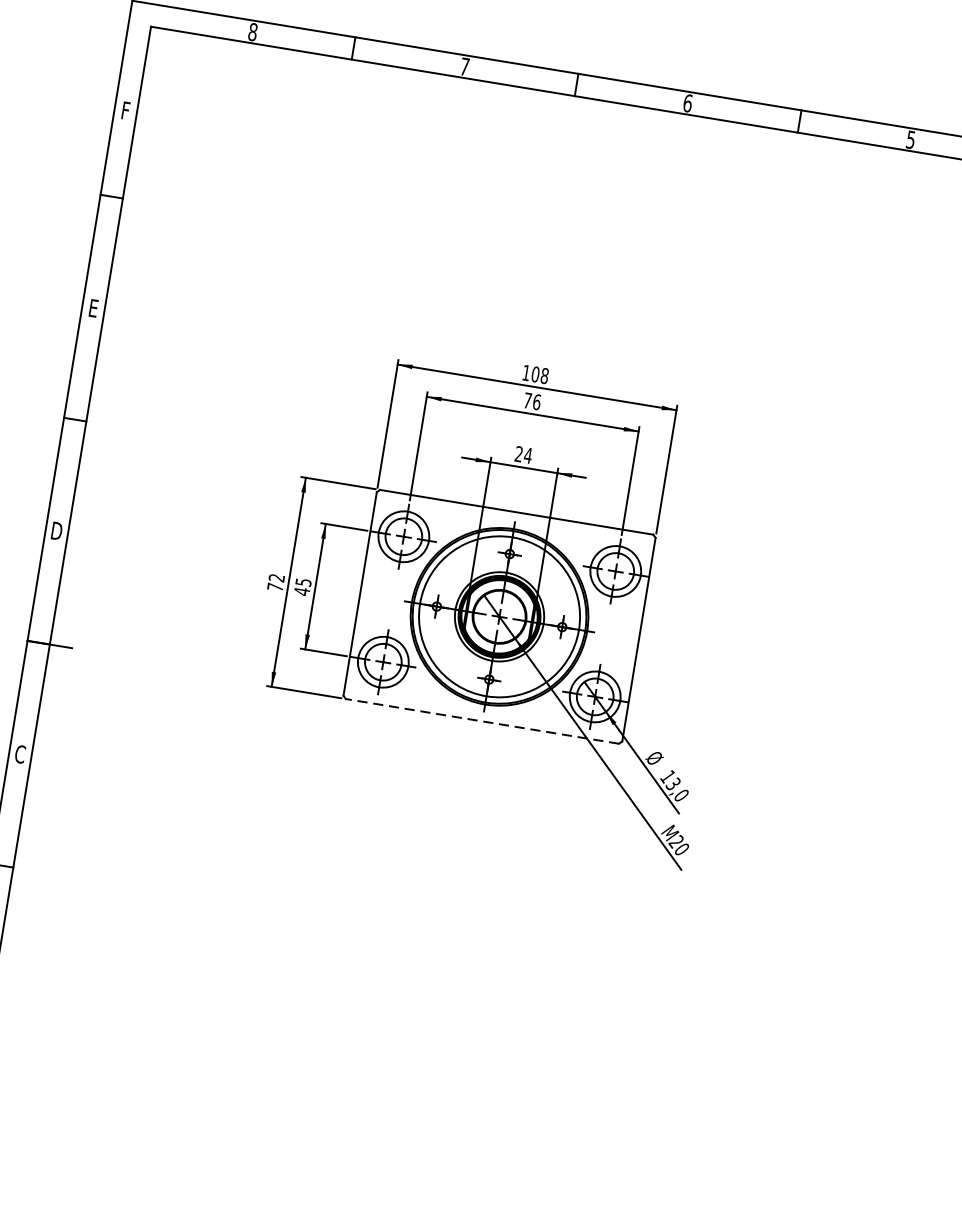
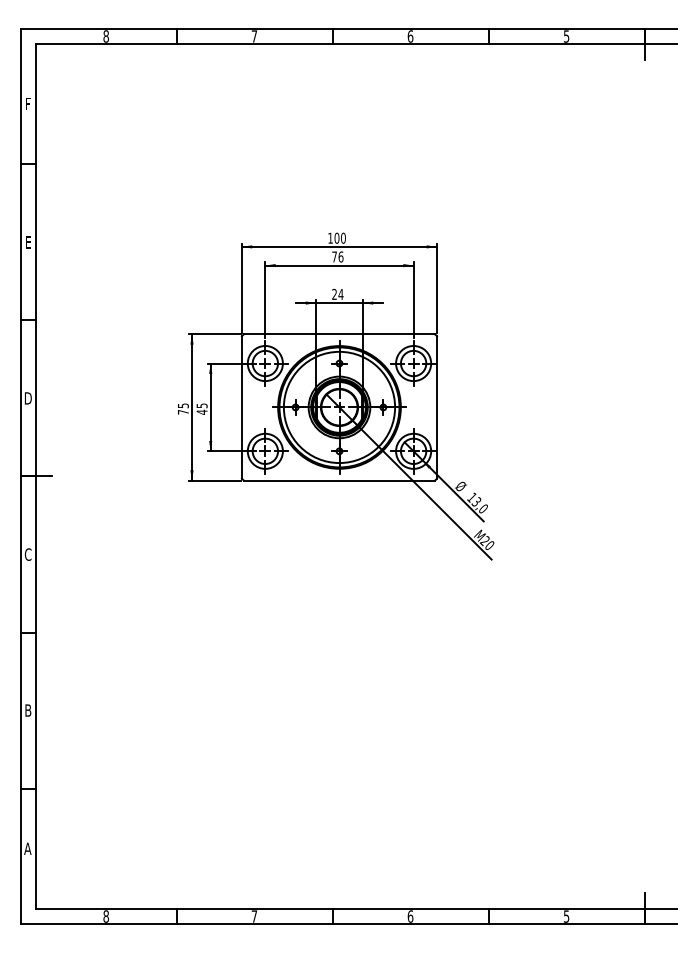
text: (544, 376) -> (343, 238), 108 -> 100
text: (275, 577) -> (182, 405), 72 -> 75
line: (482, 721) -> (339, 480), dashed -> solid

